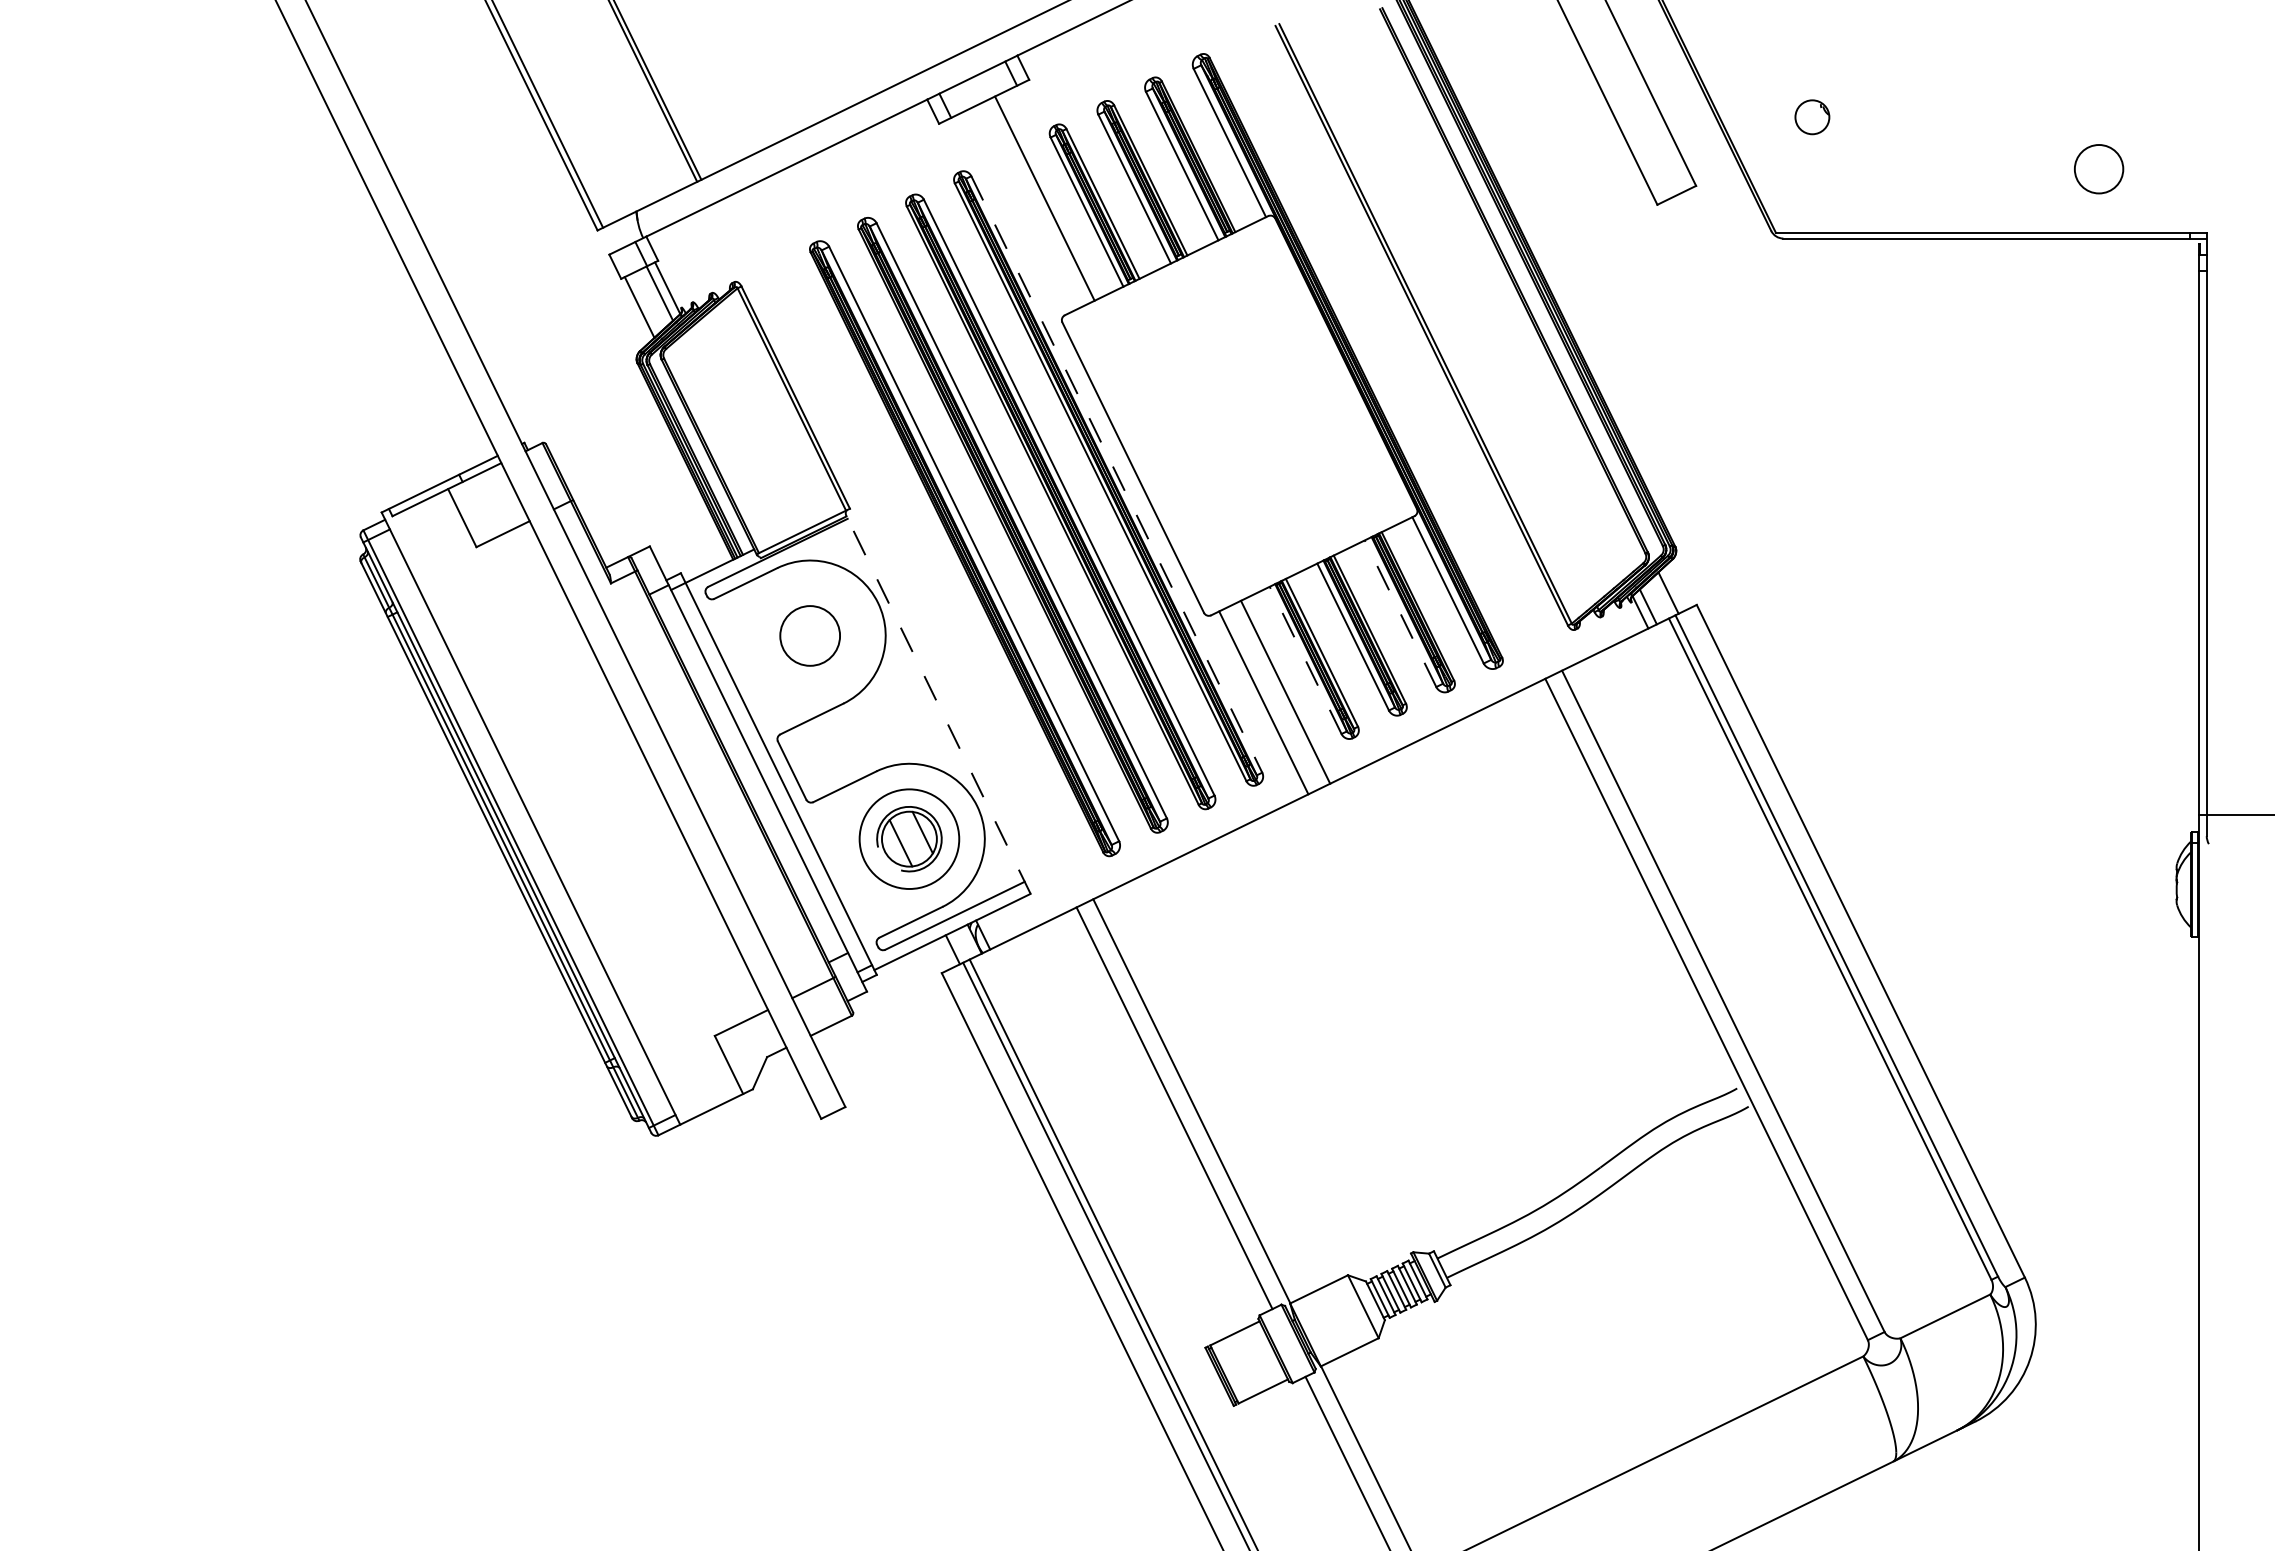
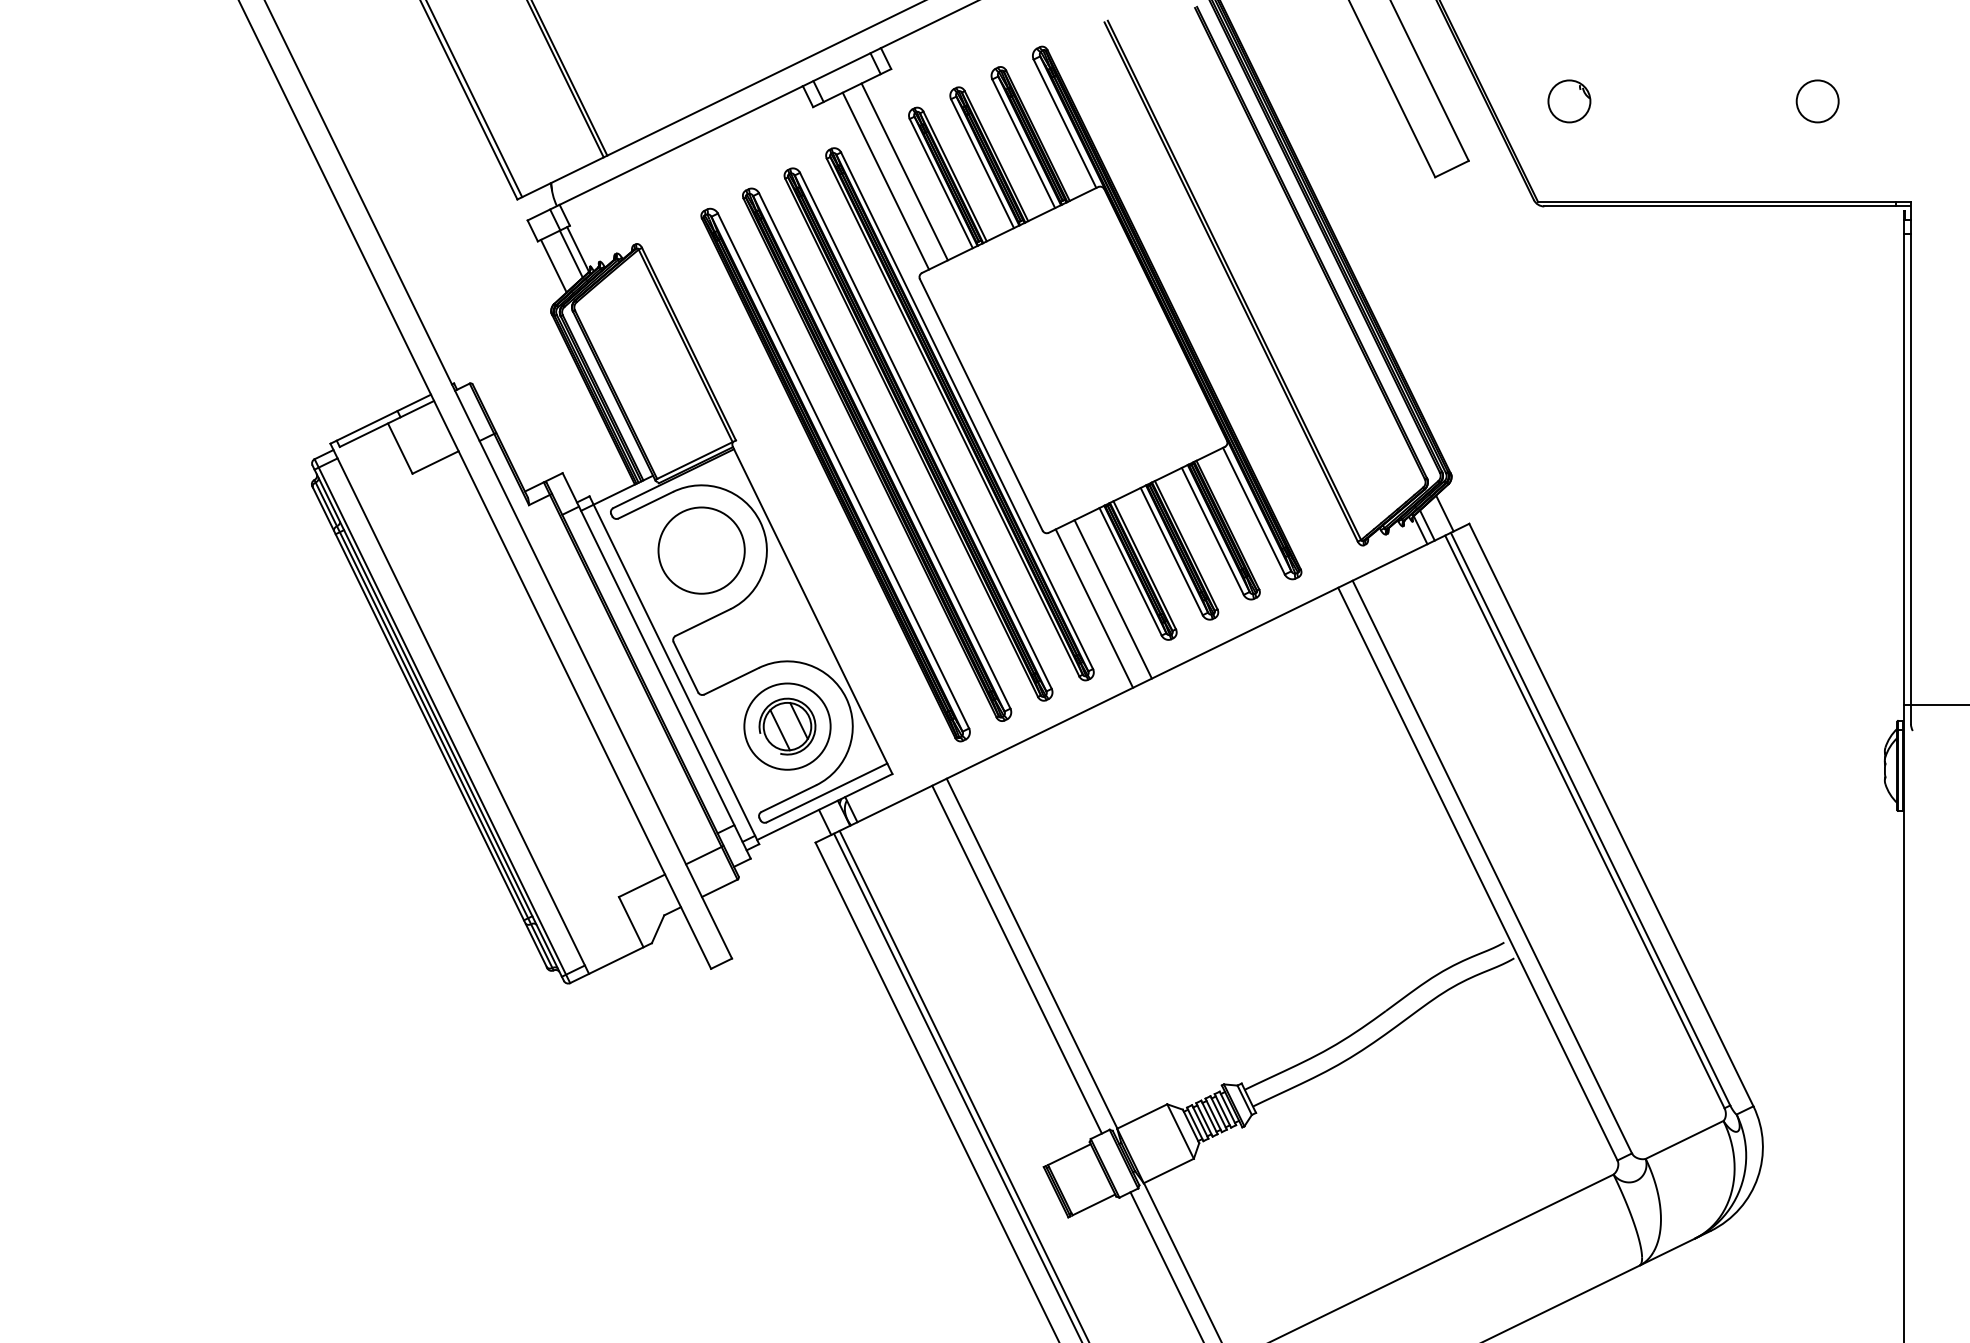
part: (1812, 117) -> (1569, 101), size x1.43
circle: (2099, 169) -> (1818, 101), moved
line: (1022, 209) -> (885, 181), added
line: (1116, 474) -> (966, 410), dashed -> solid
line: (1400, 613) -> (1212, 531), dashed -> solid
circle: (809, 635) -> (700, 550), size x1.67
line: (1305, 660) -> (1130, 571), dashed -> solid
line: (938, 705) -> (812, 610), dashed -> solid

